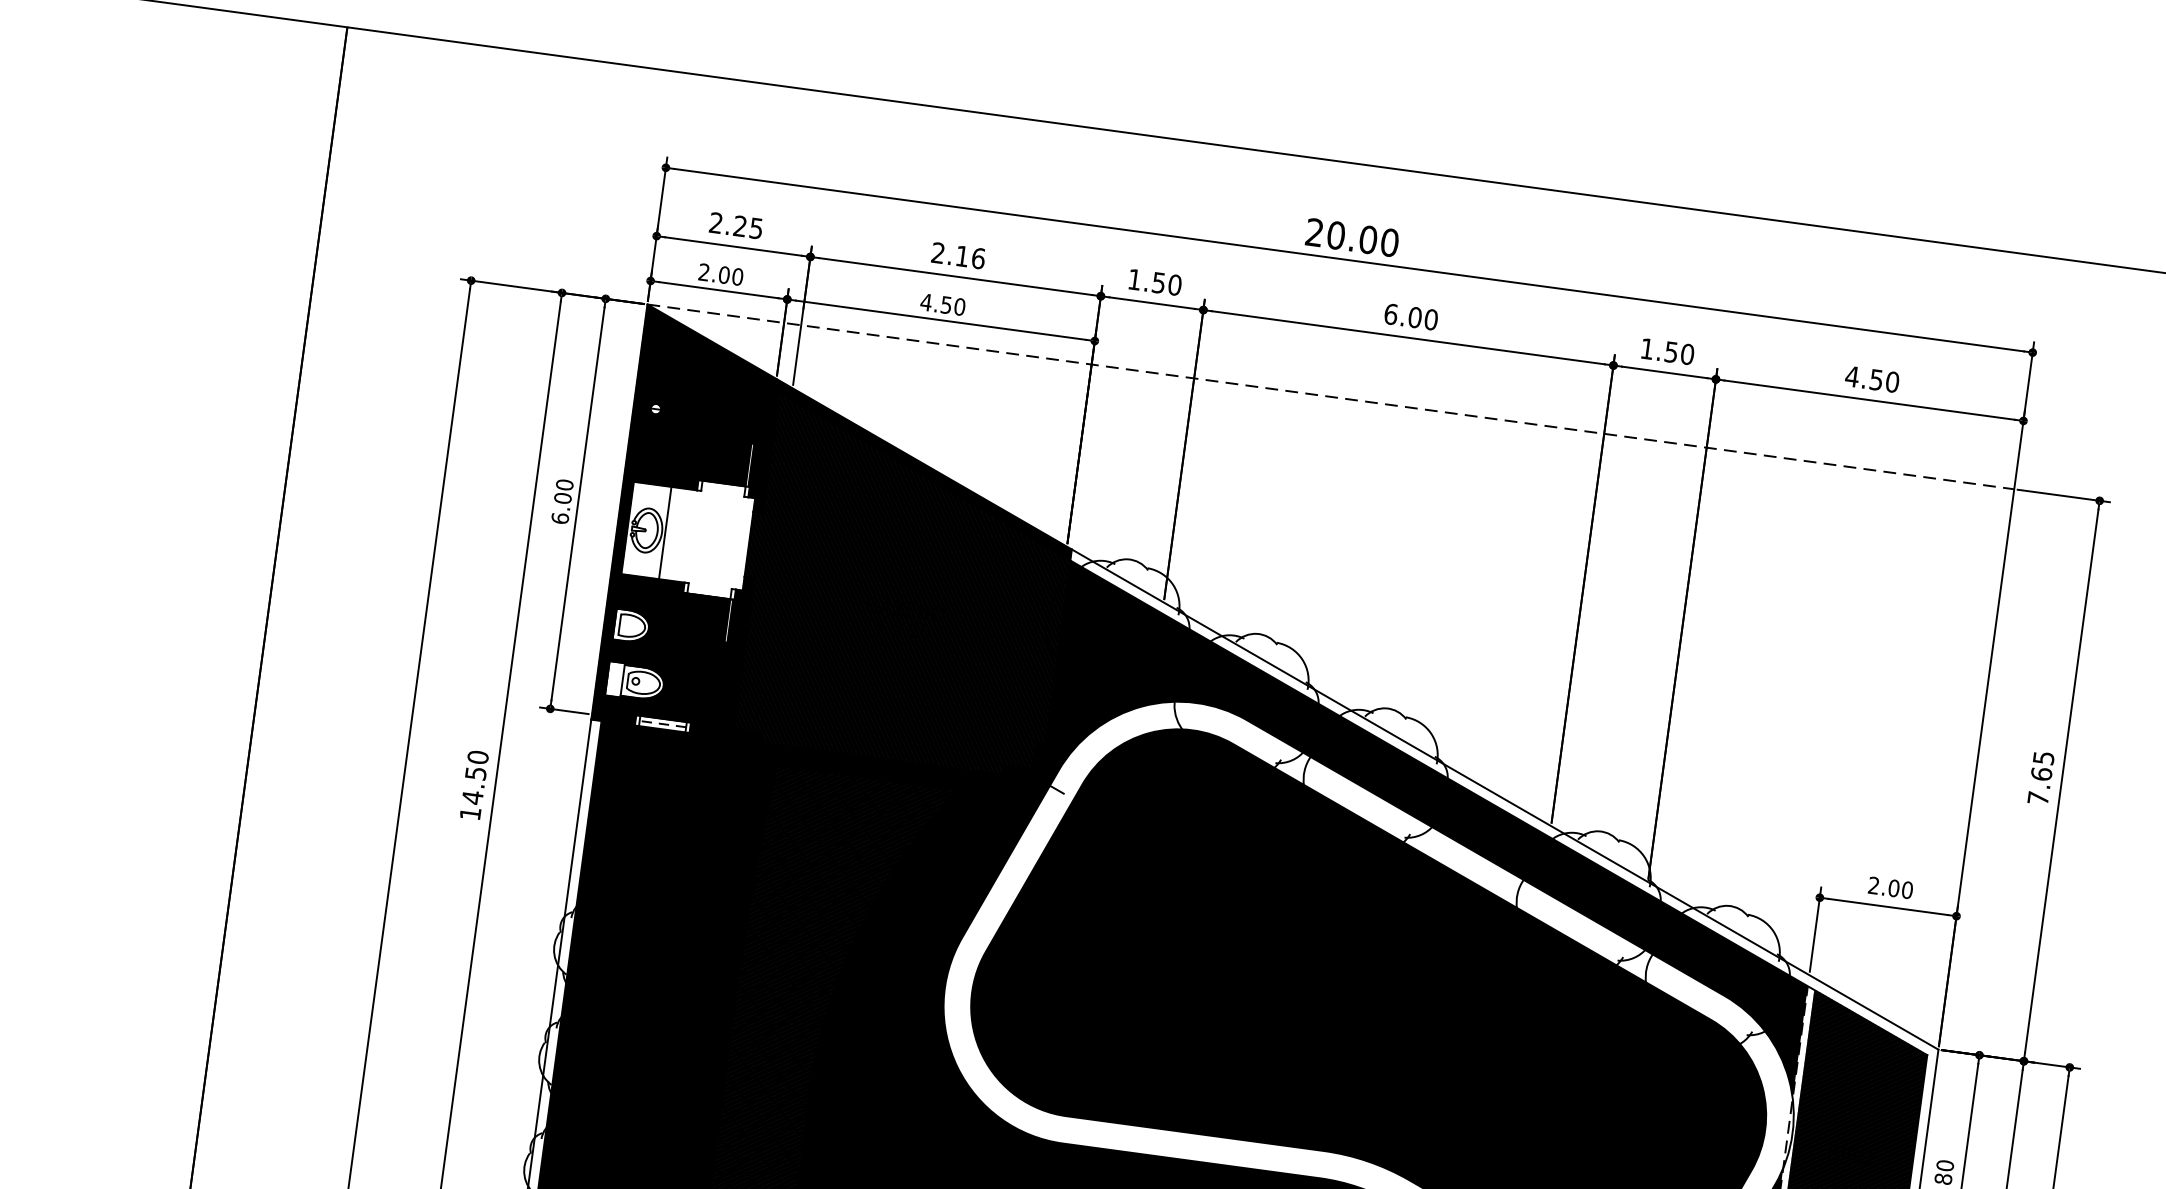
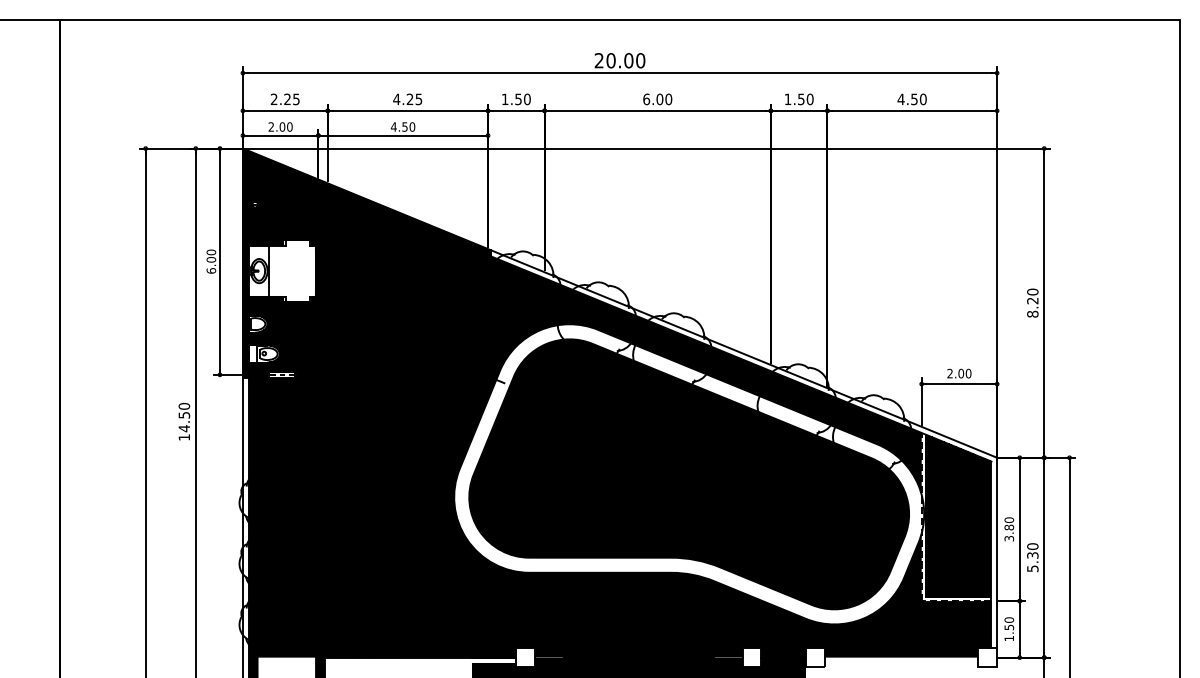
text: (957, 255) -> (407, 99), 2.16 -> 4.25
line: (1331, 396) -> (620, 148), dashed -> solid
text: (2040, 776) -> (1032, 302), 7.65 -> 8.20

